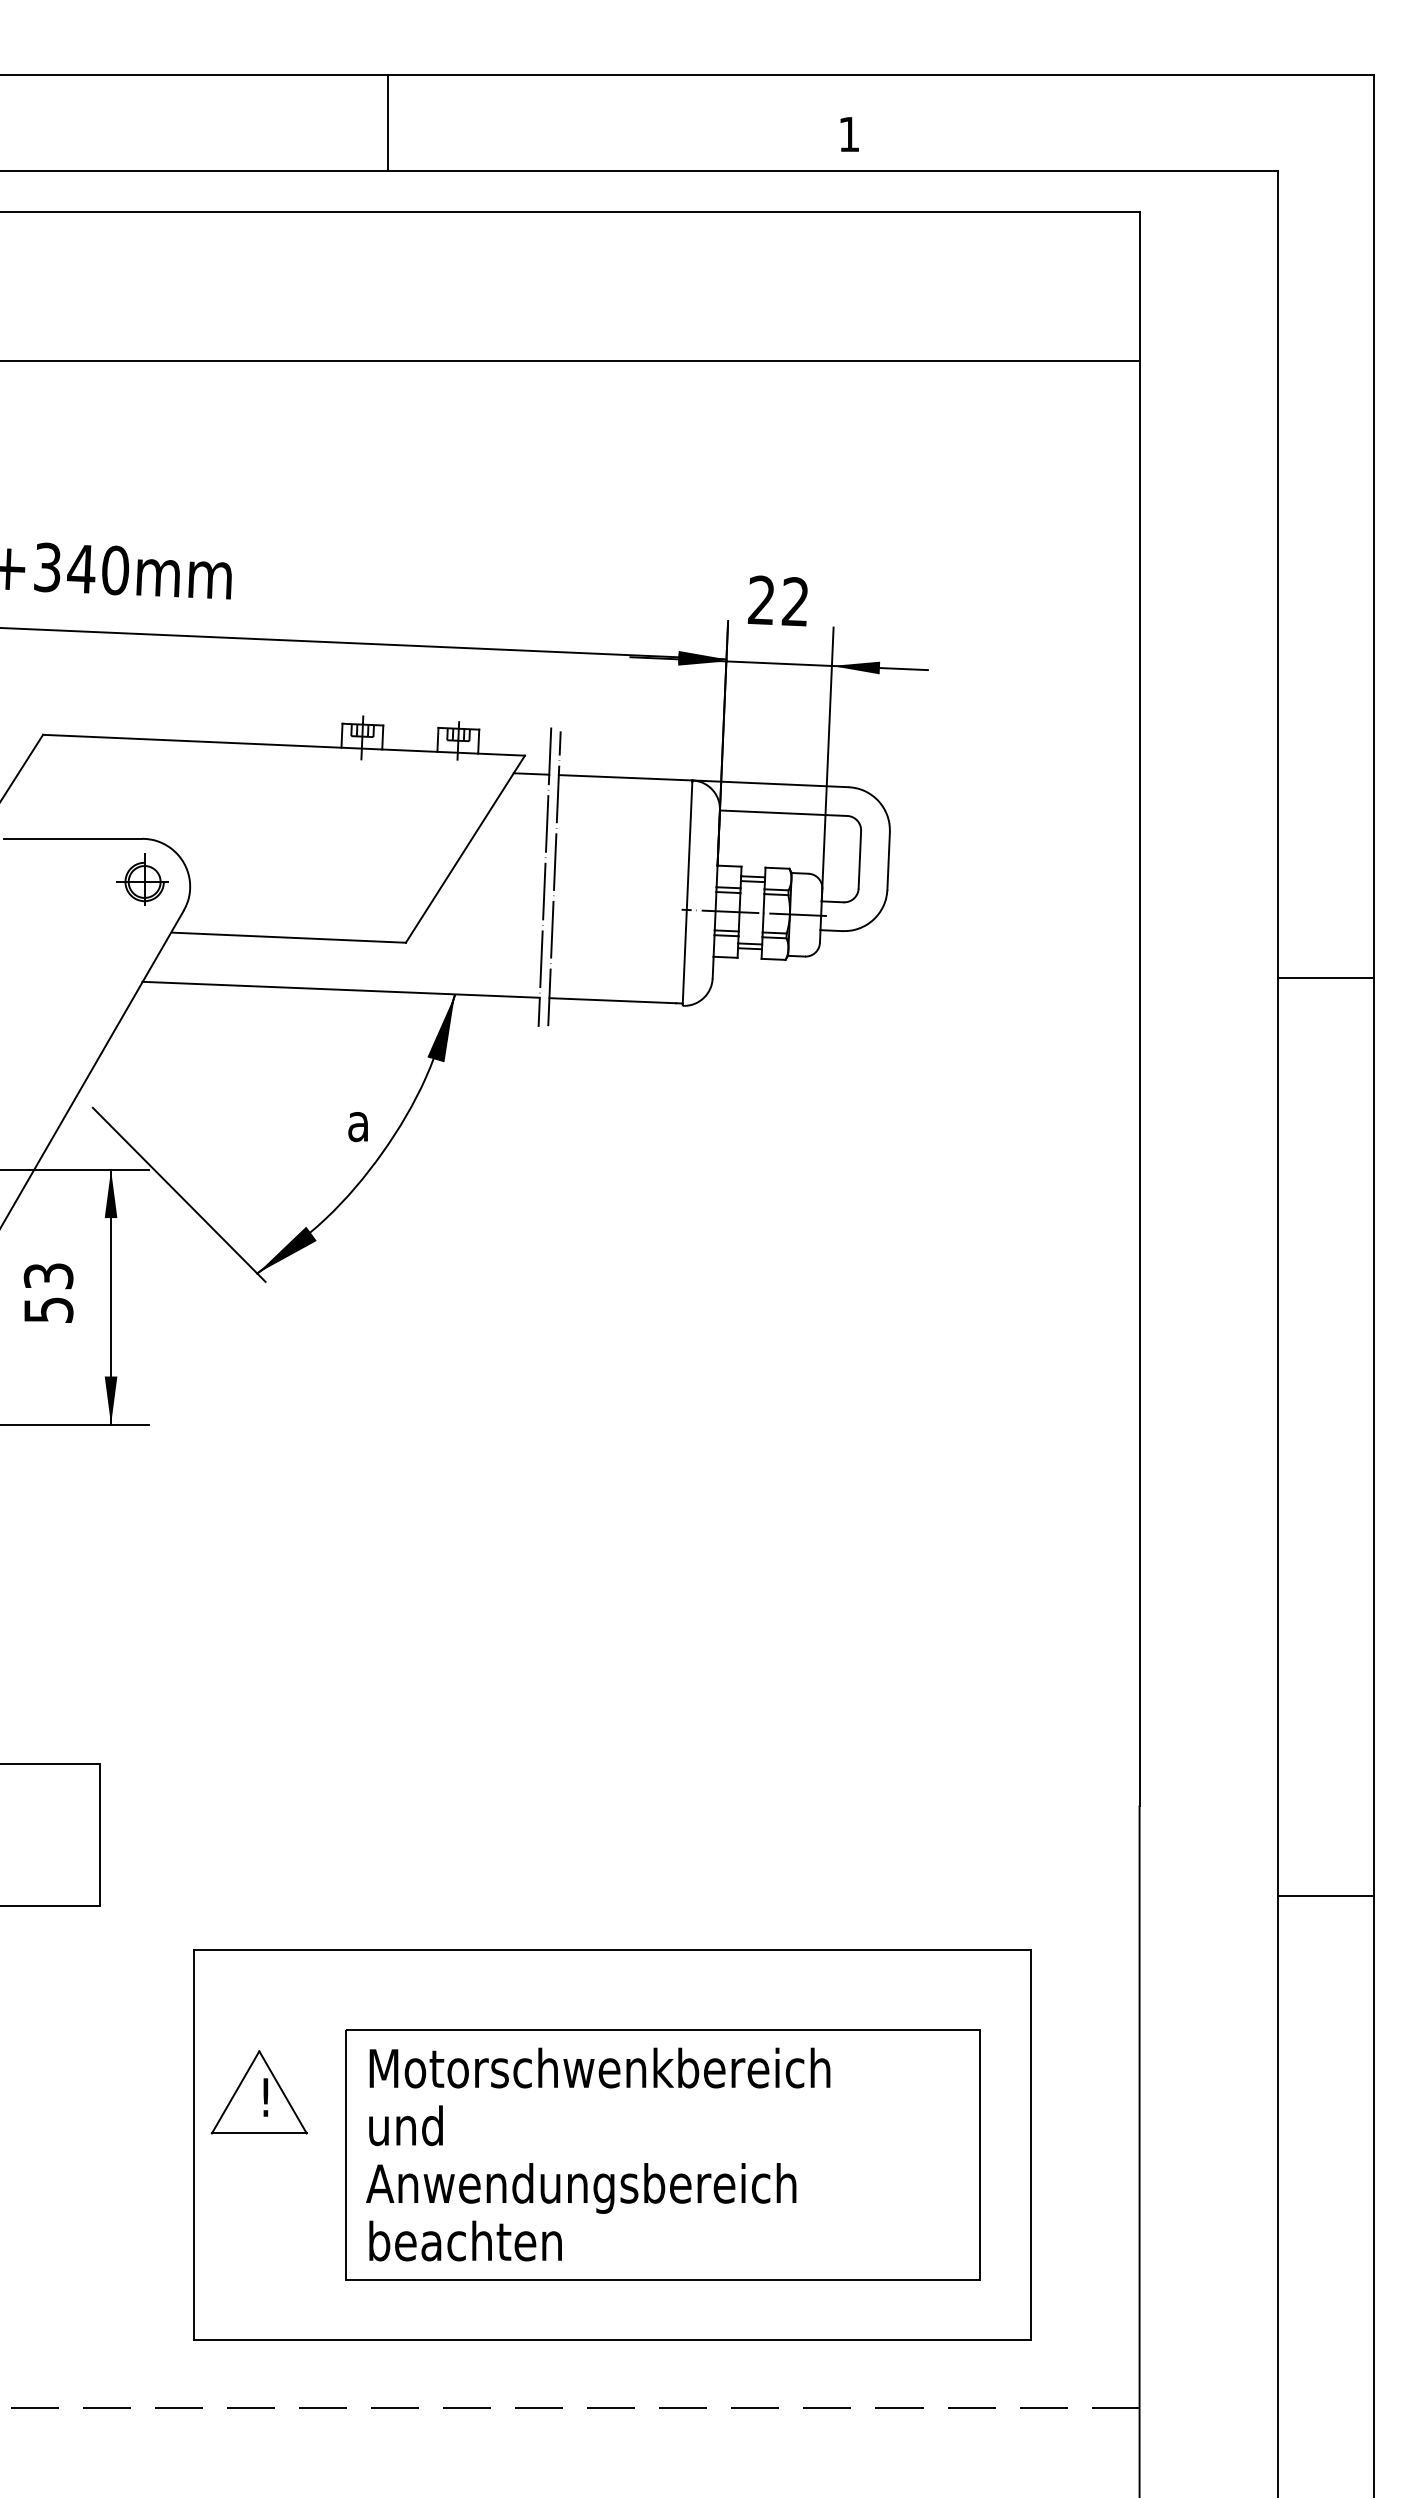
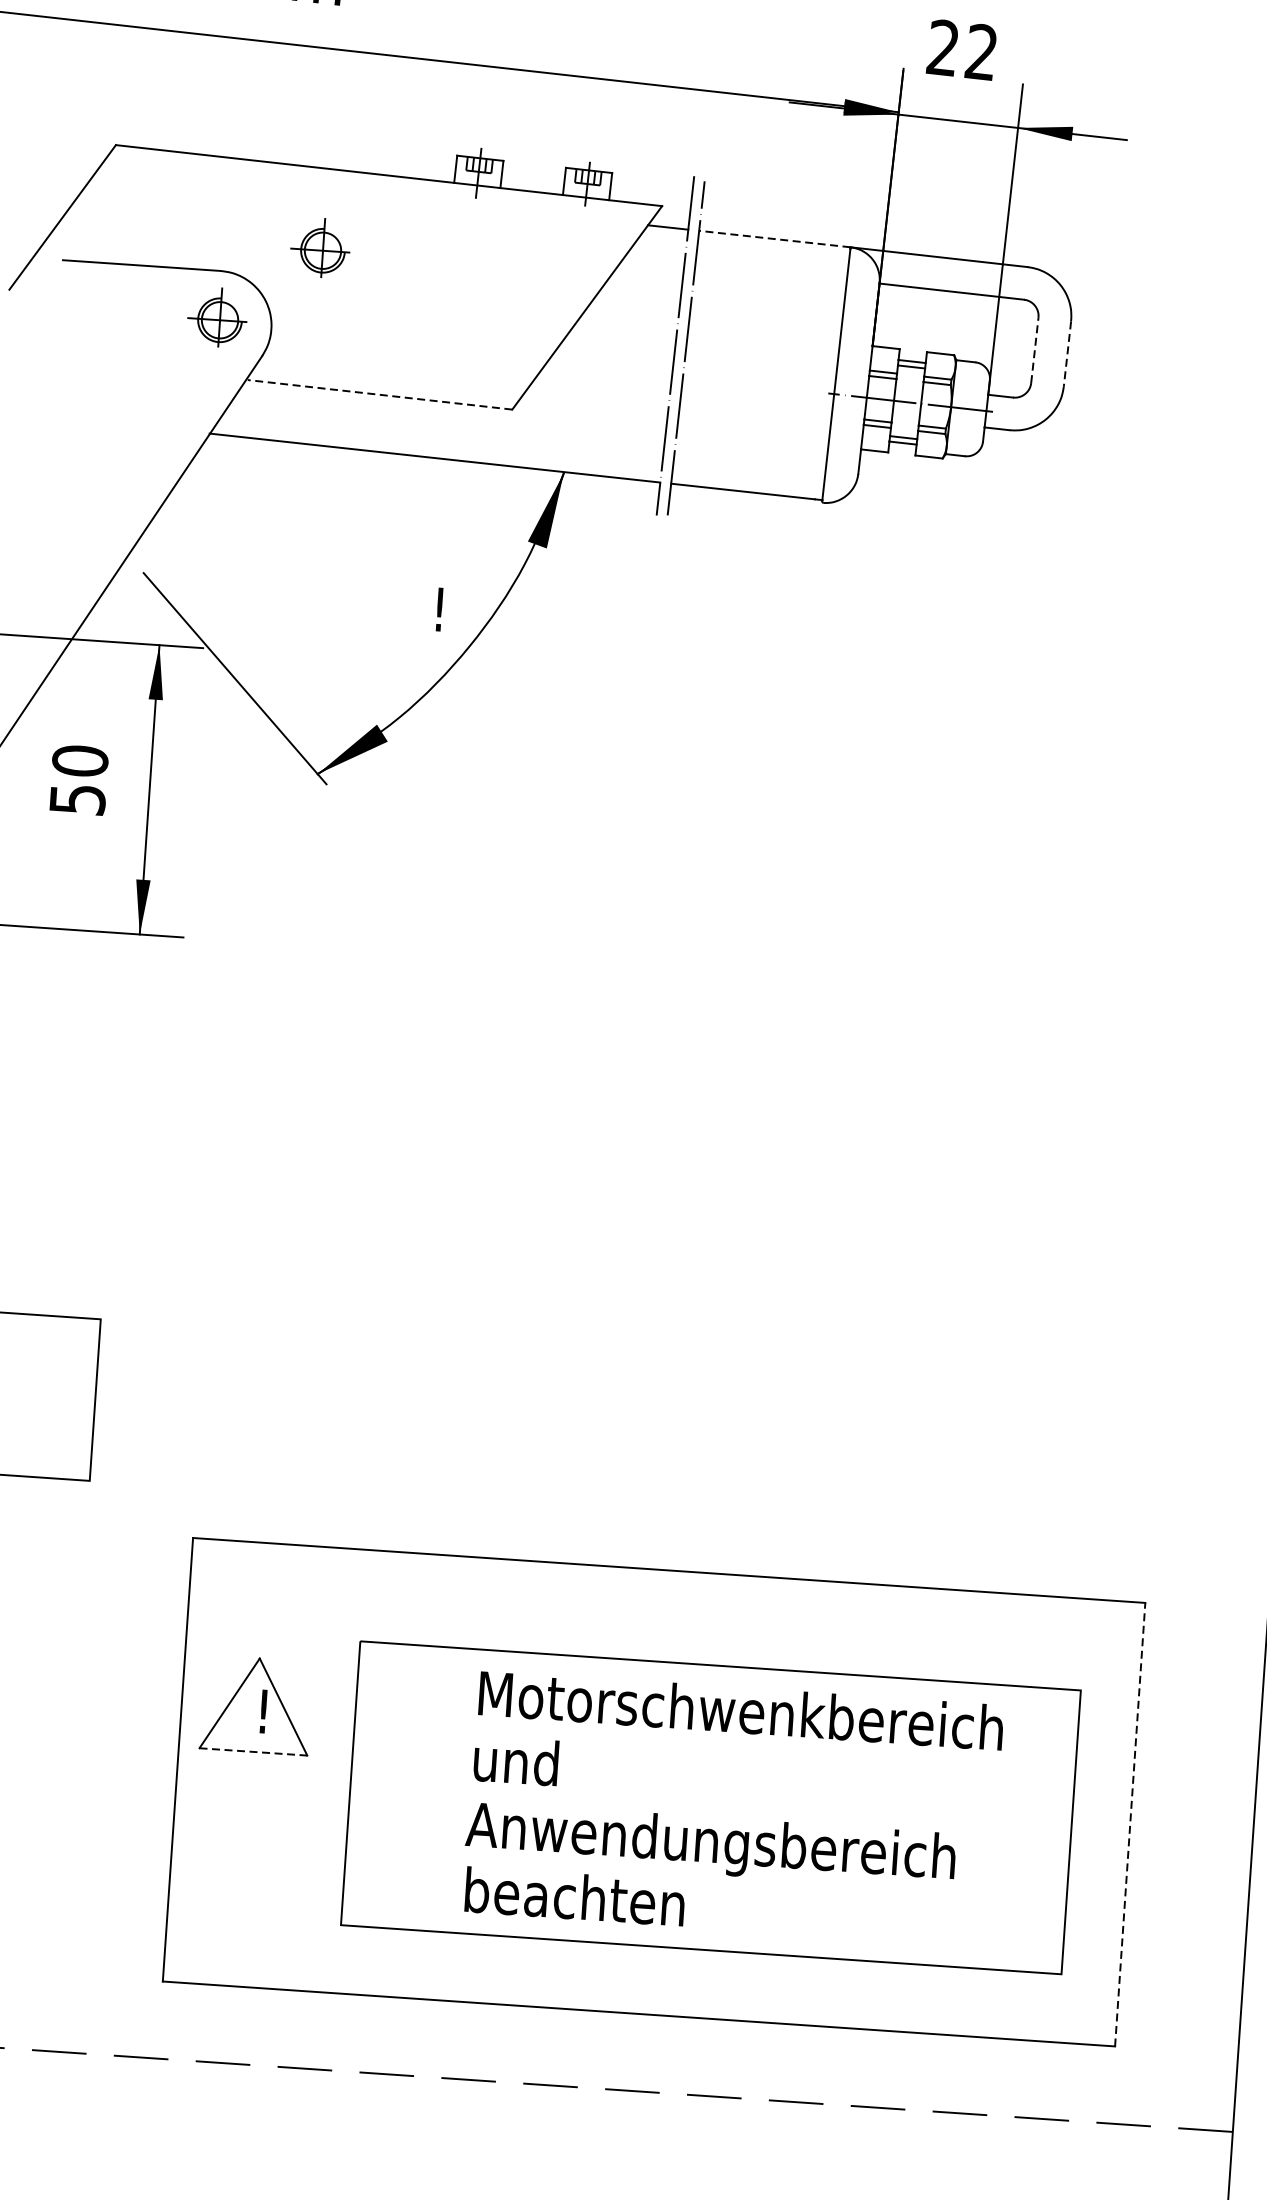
line: (625, 777) -> (774, 238), solid -> dashed
part: (228, 812) -> (320, 247), added
line: (859, 859) -> (1034, 350), solid -> dashed
line: (888, 861) -> (1067, 354), solid -> dashed
line: (289, 937) -> (380, 394), solid -> dashed
text: (357, 1122) -> (443, 610), a -> !
text: (48, 1275) -> (80, 760), 53 -> 50
line: (259, 2133) -> (253, 1751), solid -> dashed
line: (1031, 2144) -> (1130, 1824), solid -> dashed
text: (598, 2154) -> (732, 1808), moved

